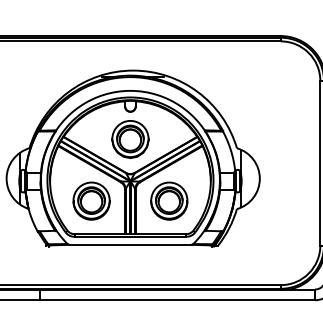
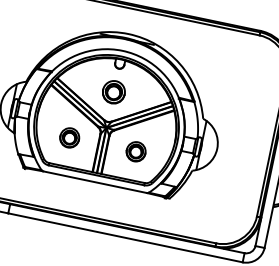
part: (130, 139) -> (113, 92), size x0.7
part: (91, 200) -> (69, 137), size x0.6
part: (169, 200) -> (136, 151), size x0.6

